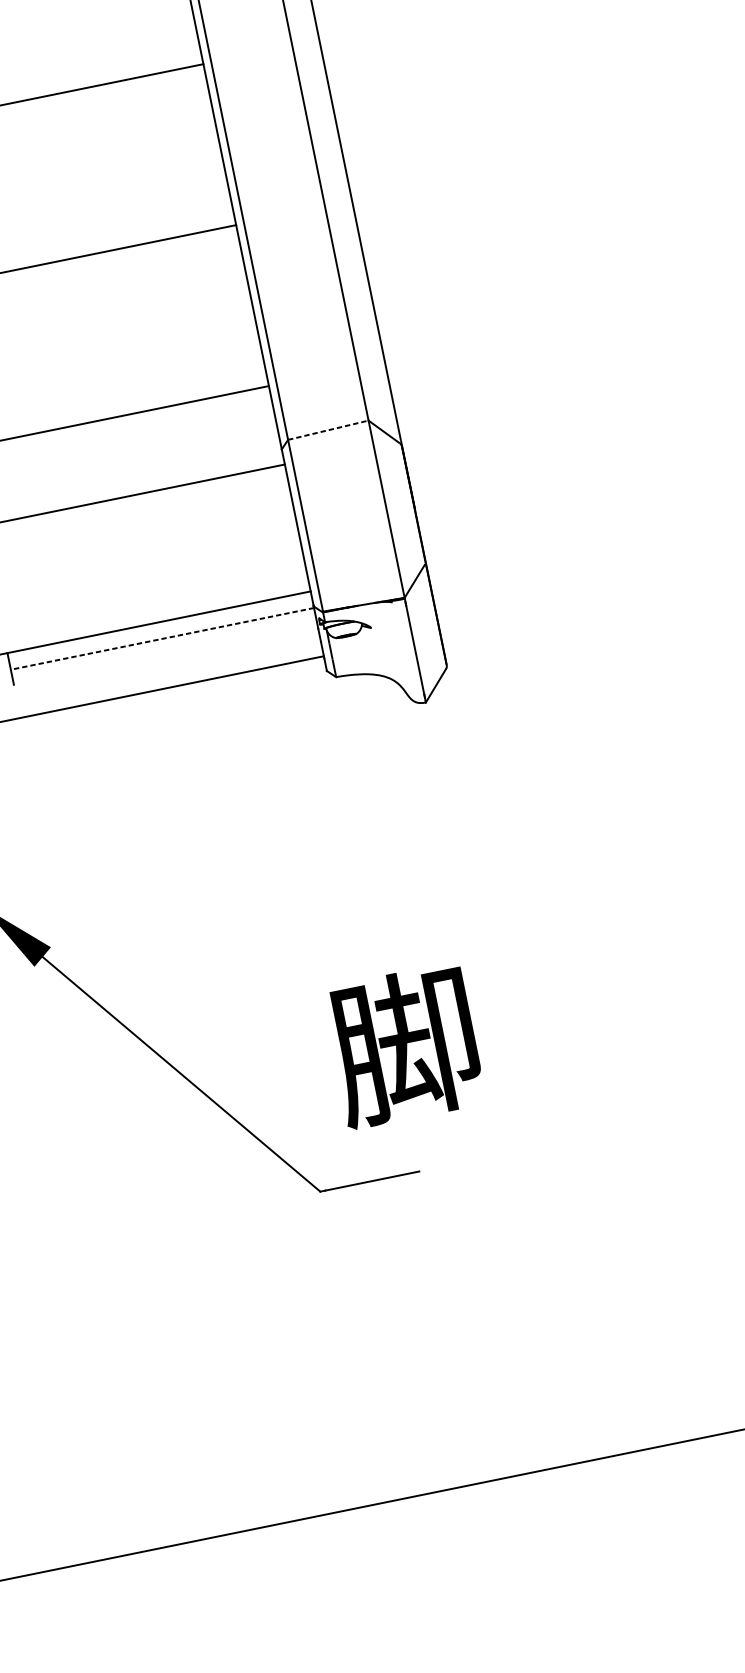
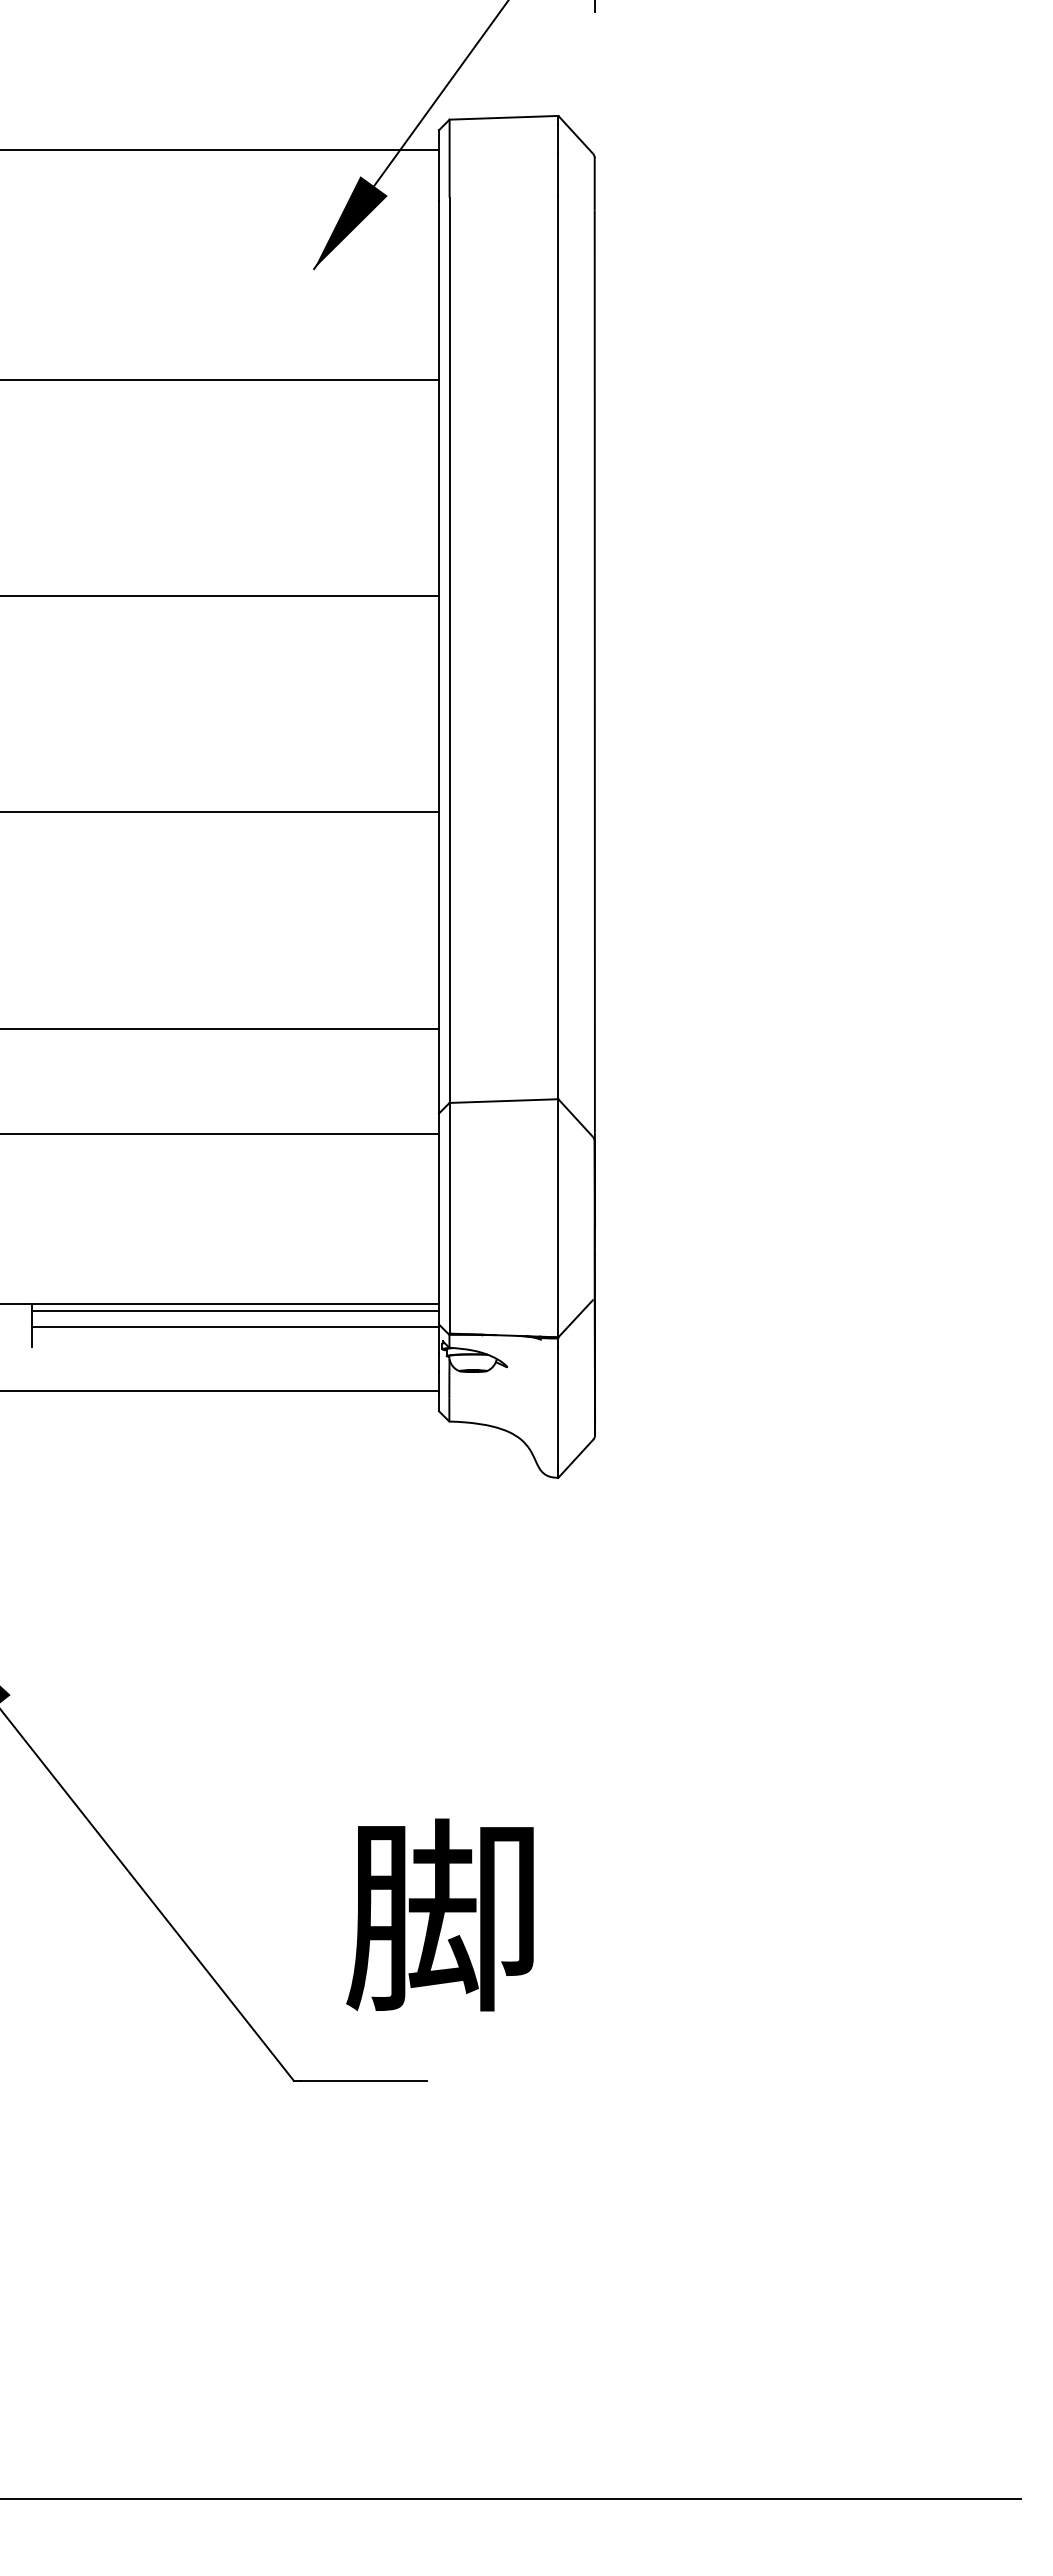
line: (328, 430) -> (504, 1101), dashed -> solid
line: (159, 627) -> (234, 1310), added
line: (162, 638) -> (235, 1326), dashed -> solid

